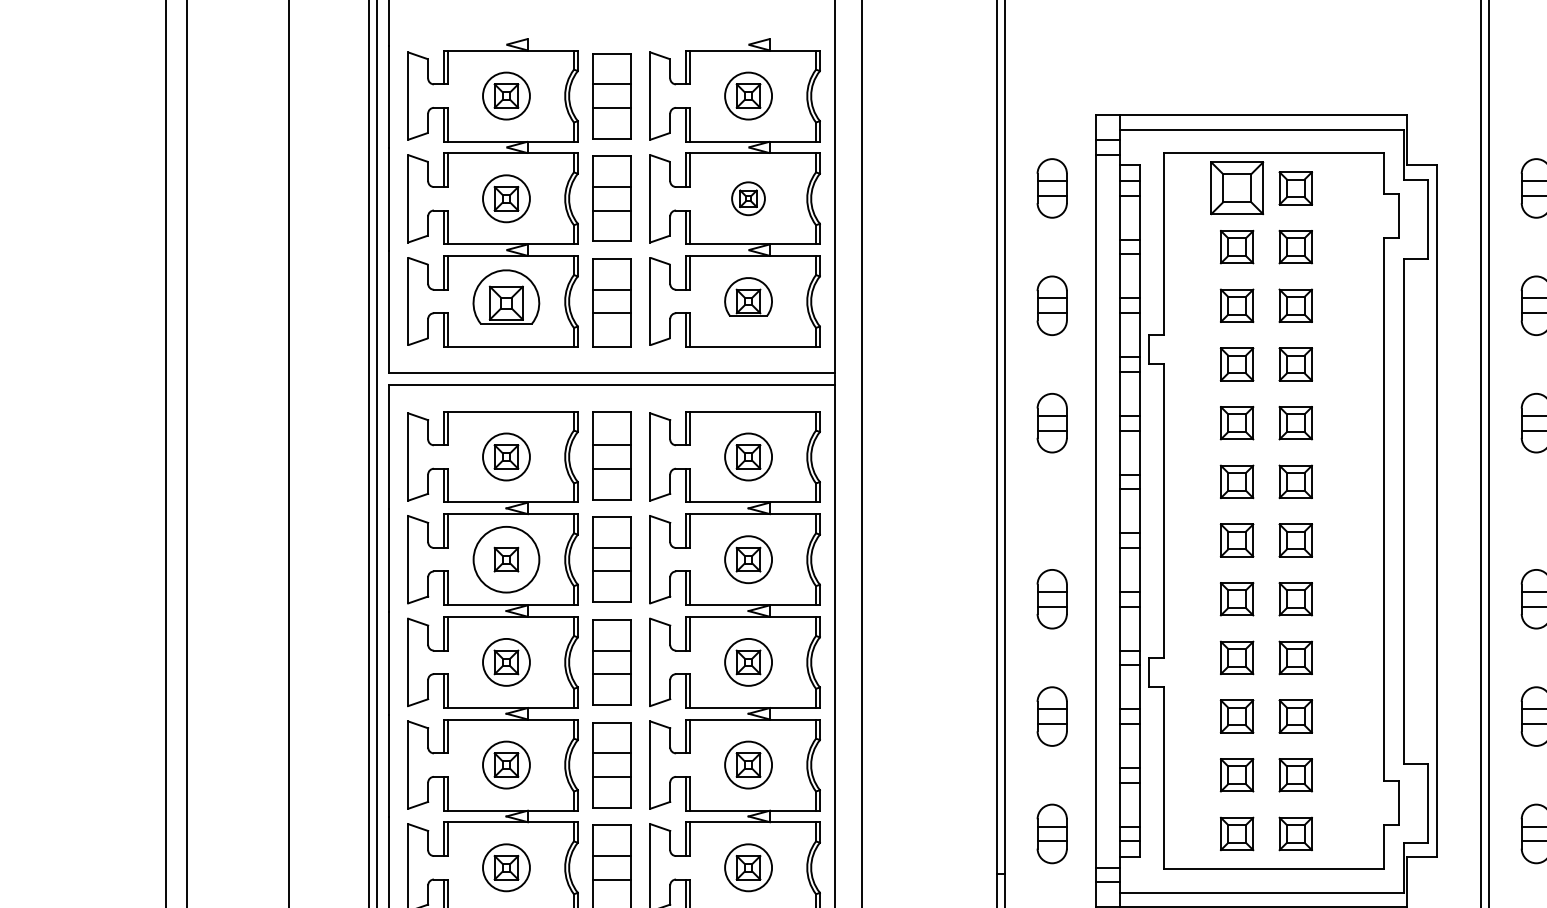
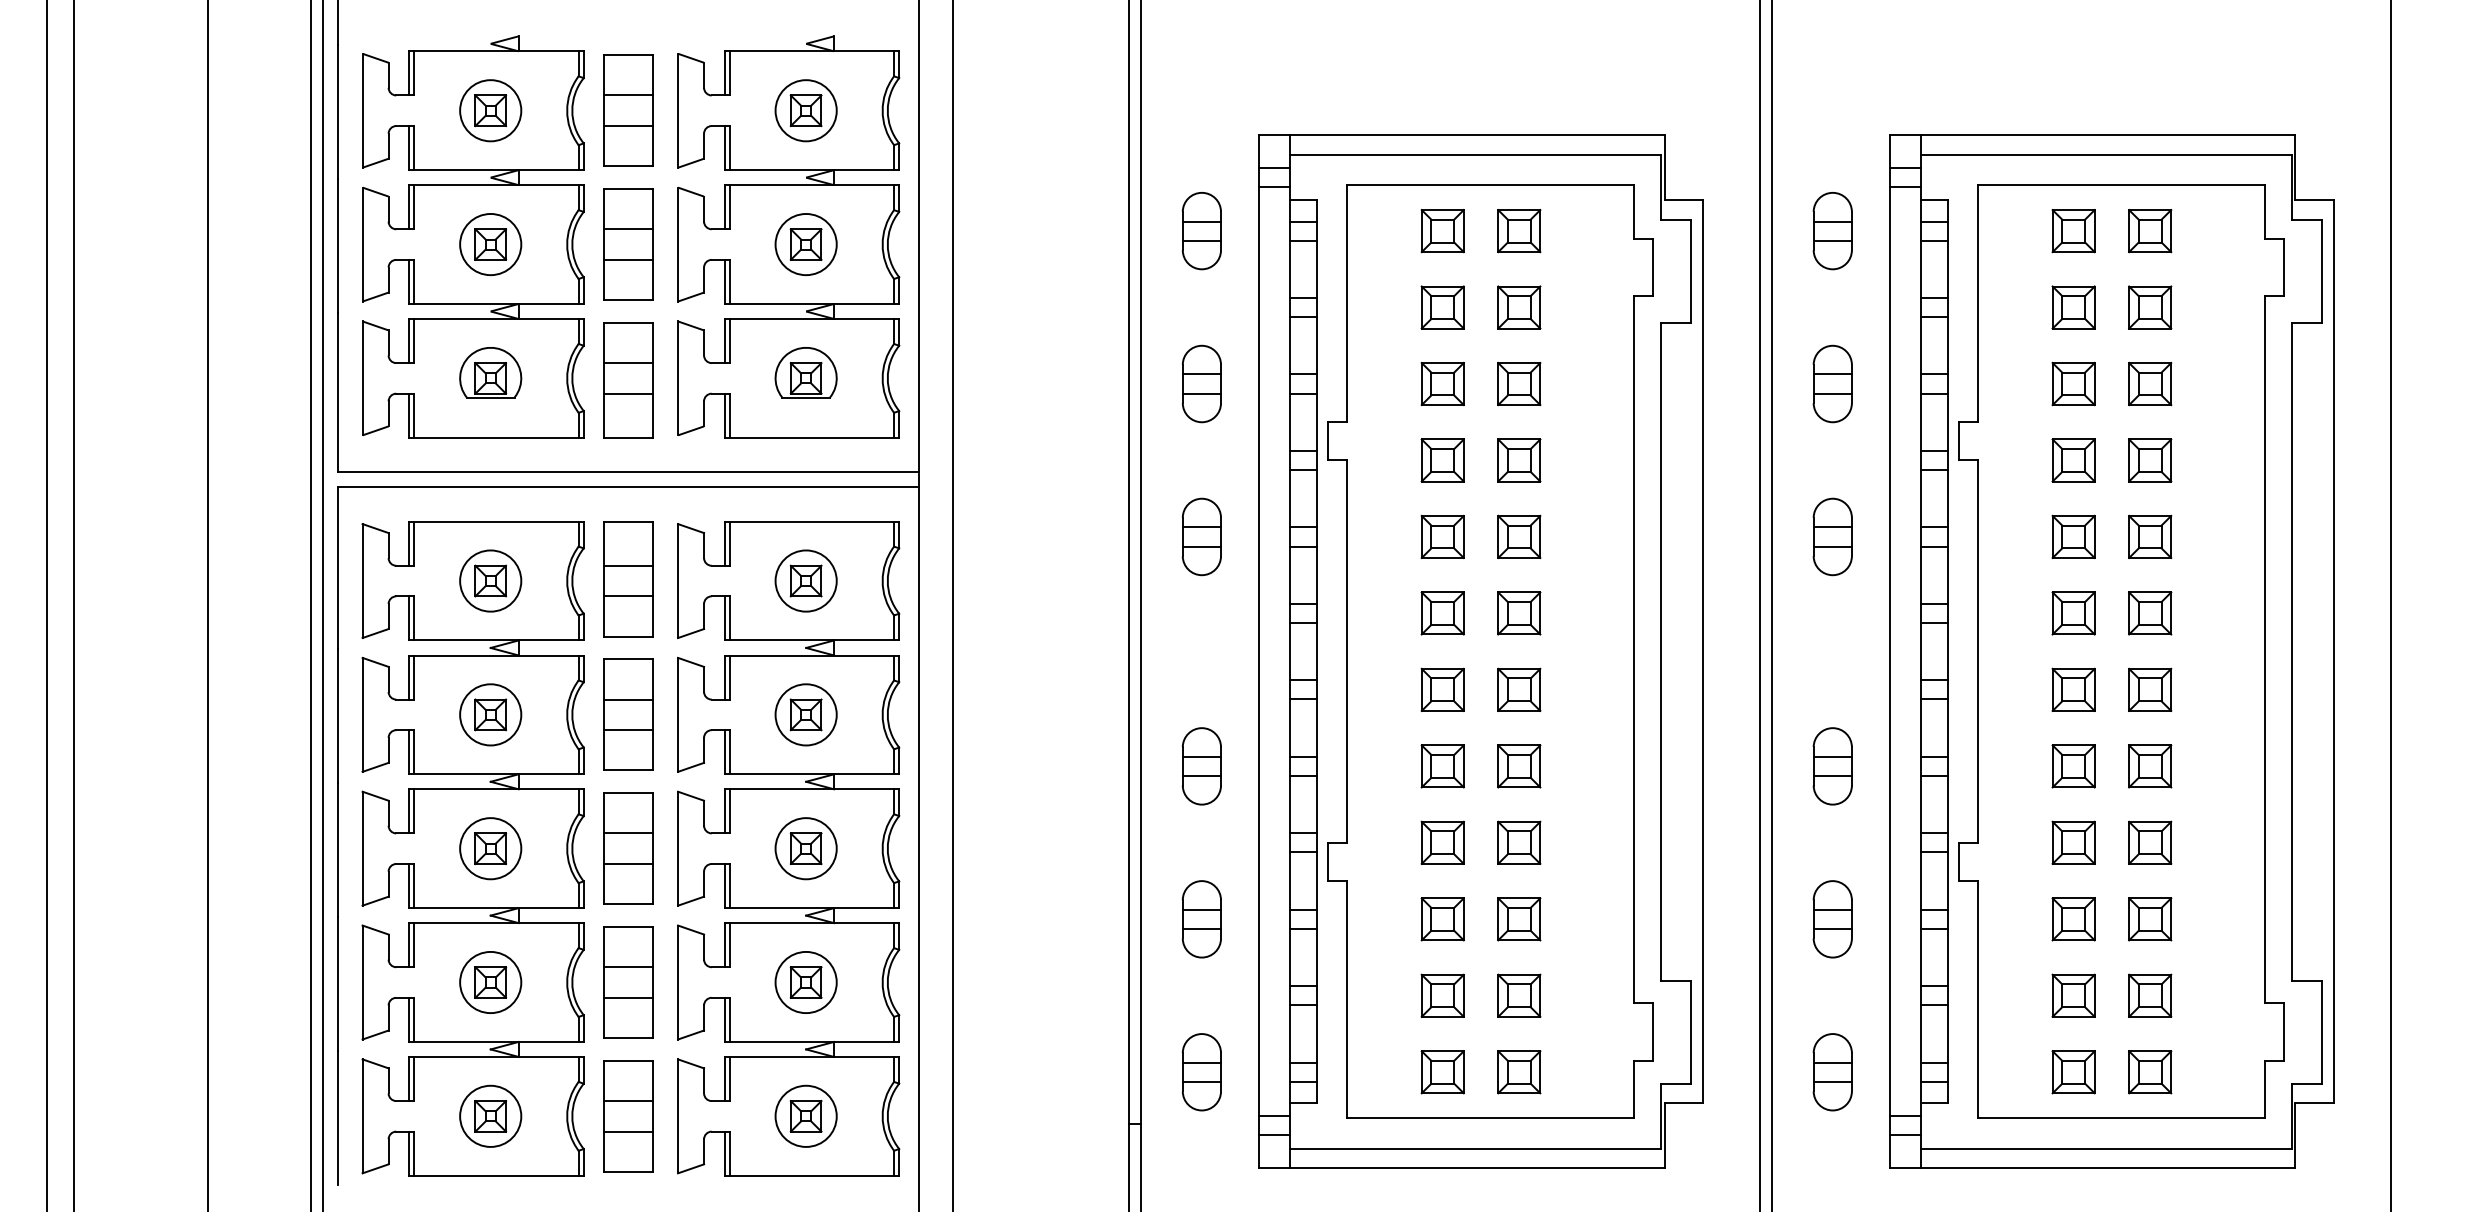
part: (1236, 188) -> (1442, 231), size x0.62
part: (748, 198) -> (805, 244), size x1.43
part: (506, 296) -> (490, 372), size x0.71
circle: (506, 559) -> (490, 714), size x0.71

